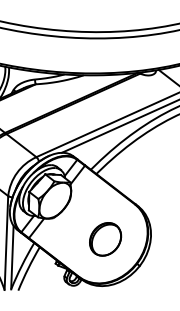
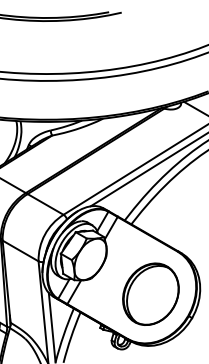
part: (105, 238) -> (150, 293), size x1.67

